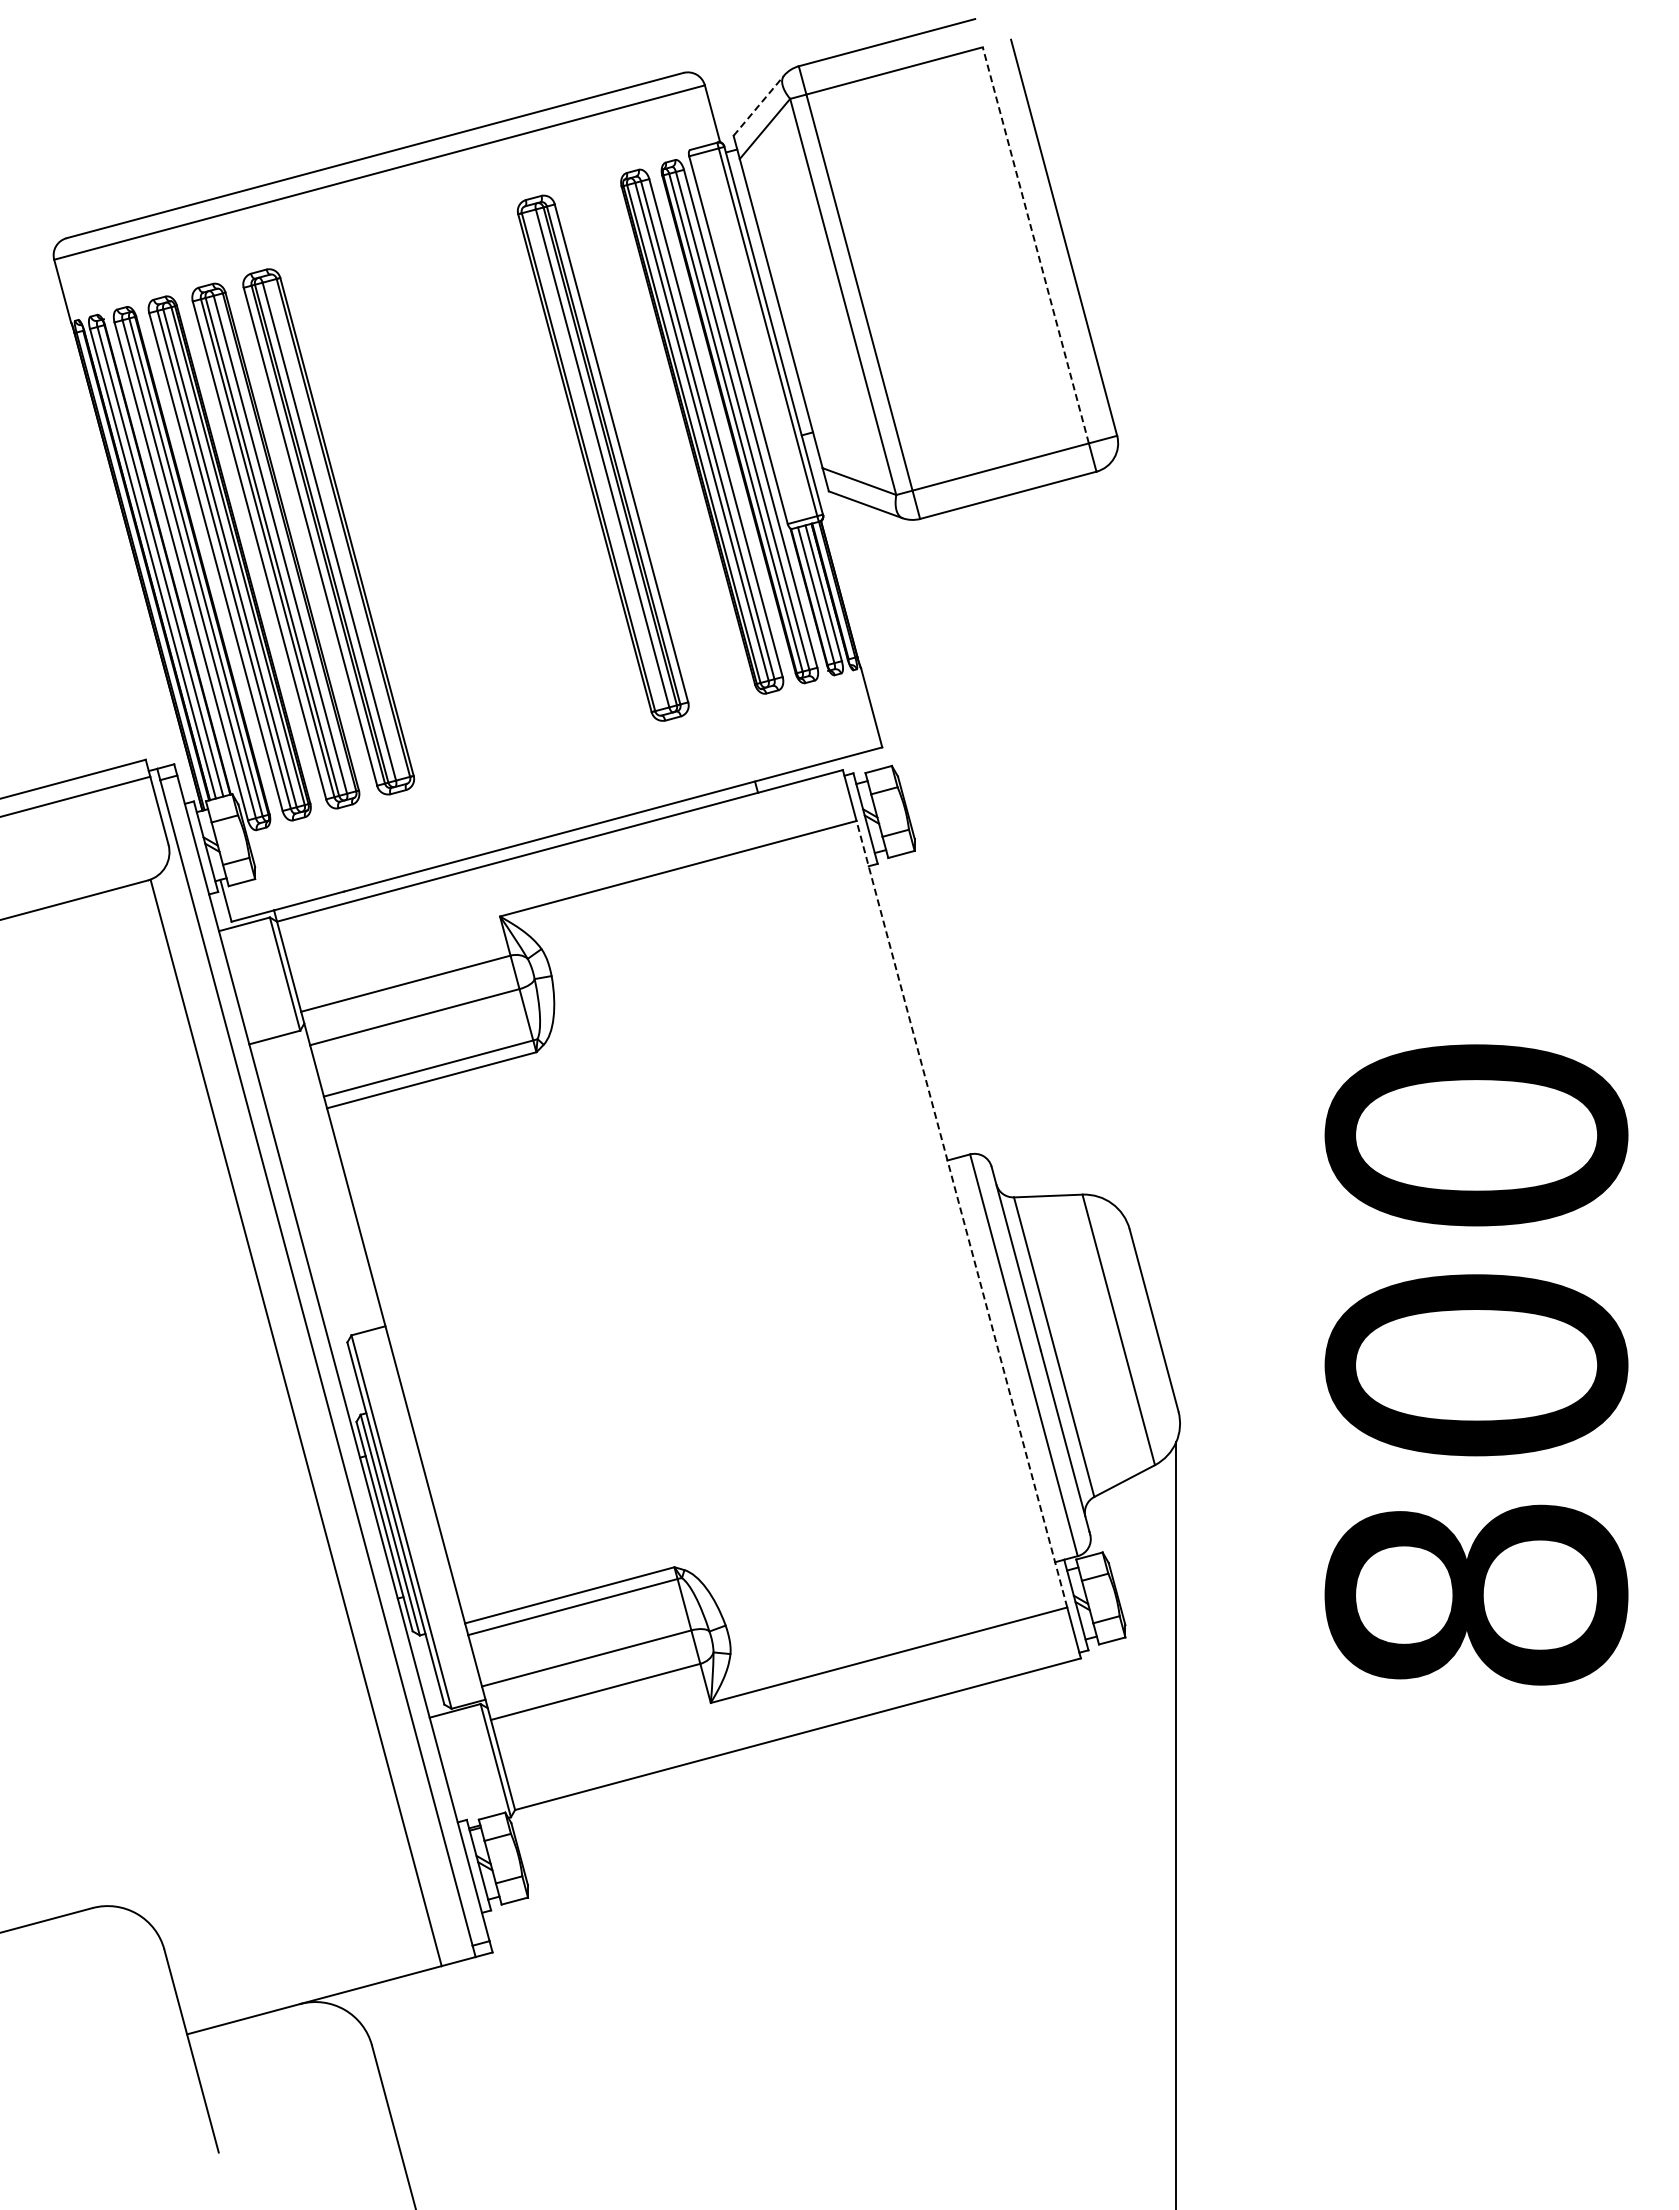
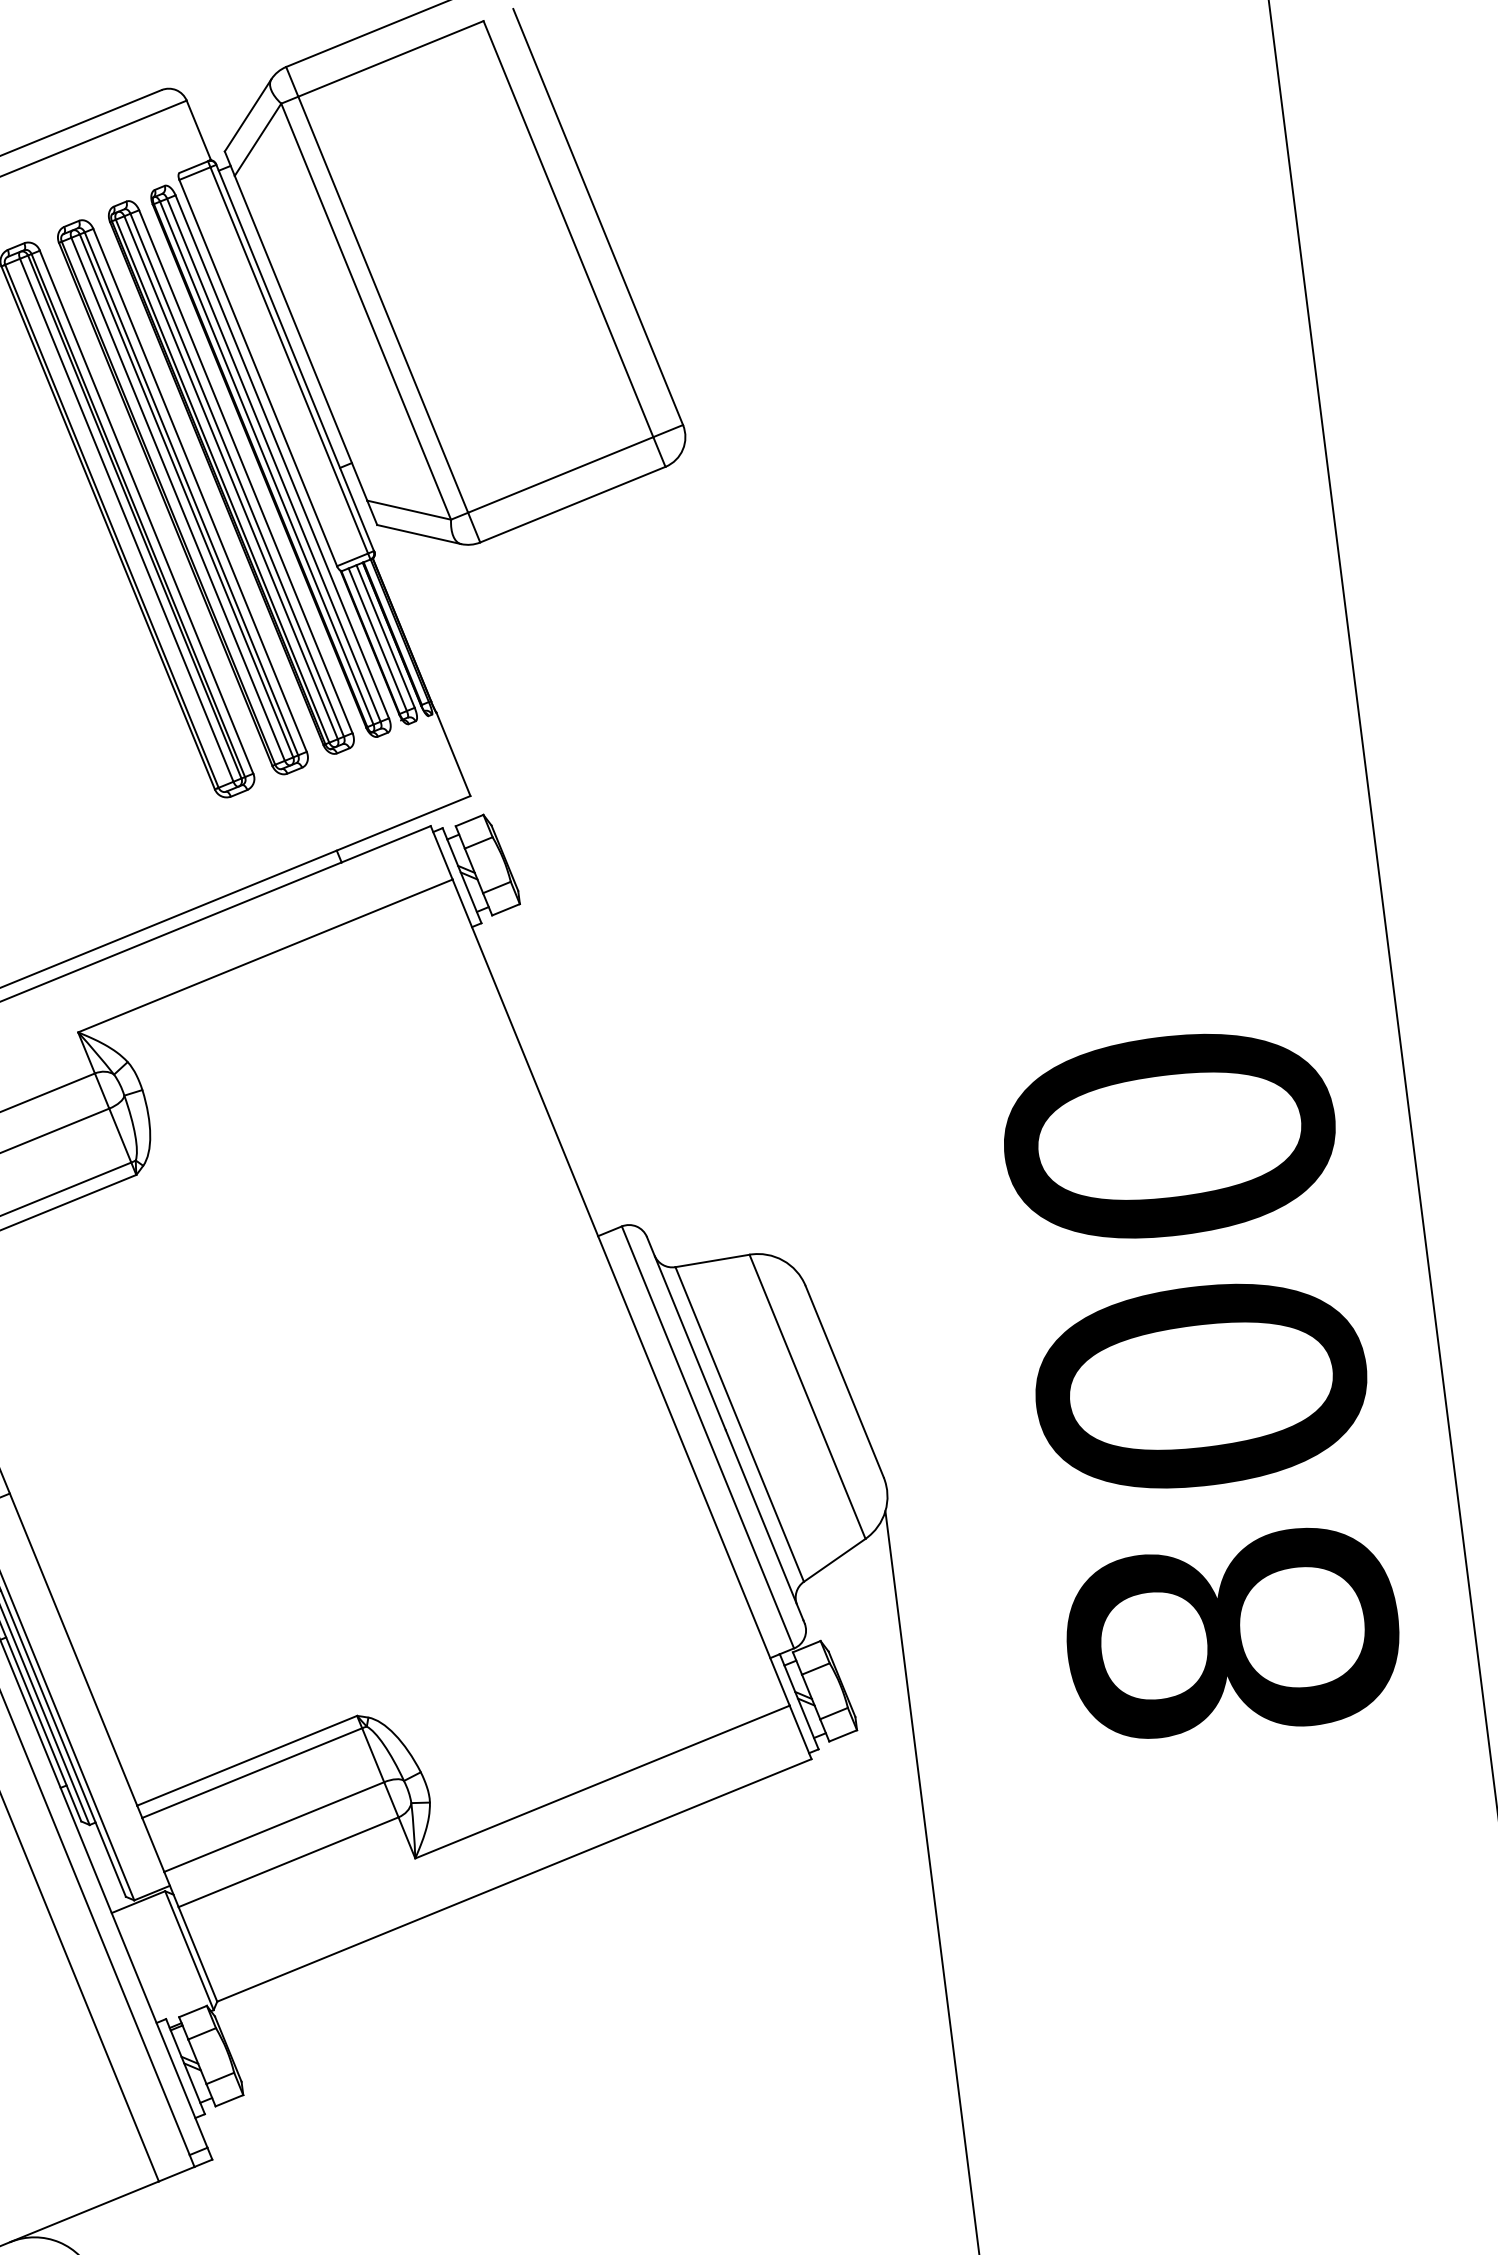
line: (759, 105) -> (248, 115), dashed -> solid
line: (1035, 244) -> (567, 228), dashed -> solid
part: (655, 443) -> (182, 496), added
line: (961, 1213) -> (620, 1291), dashed -> solid

